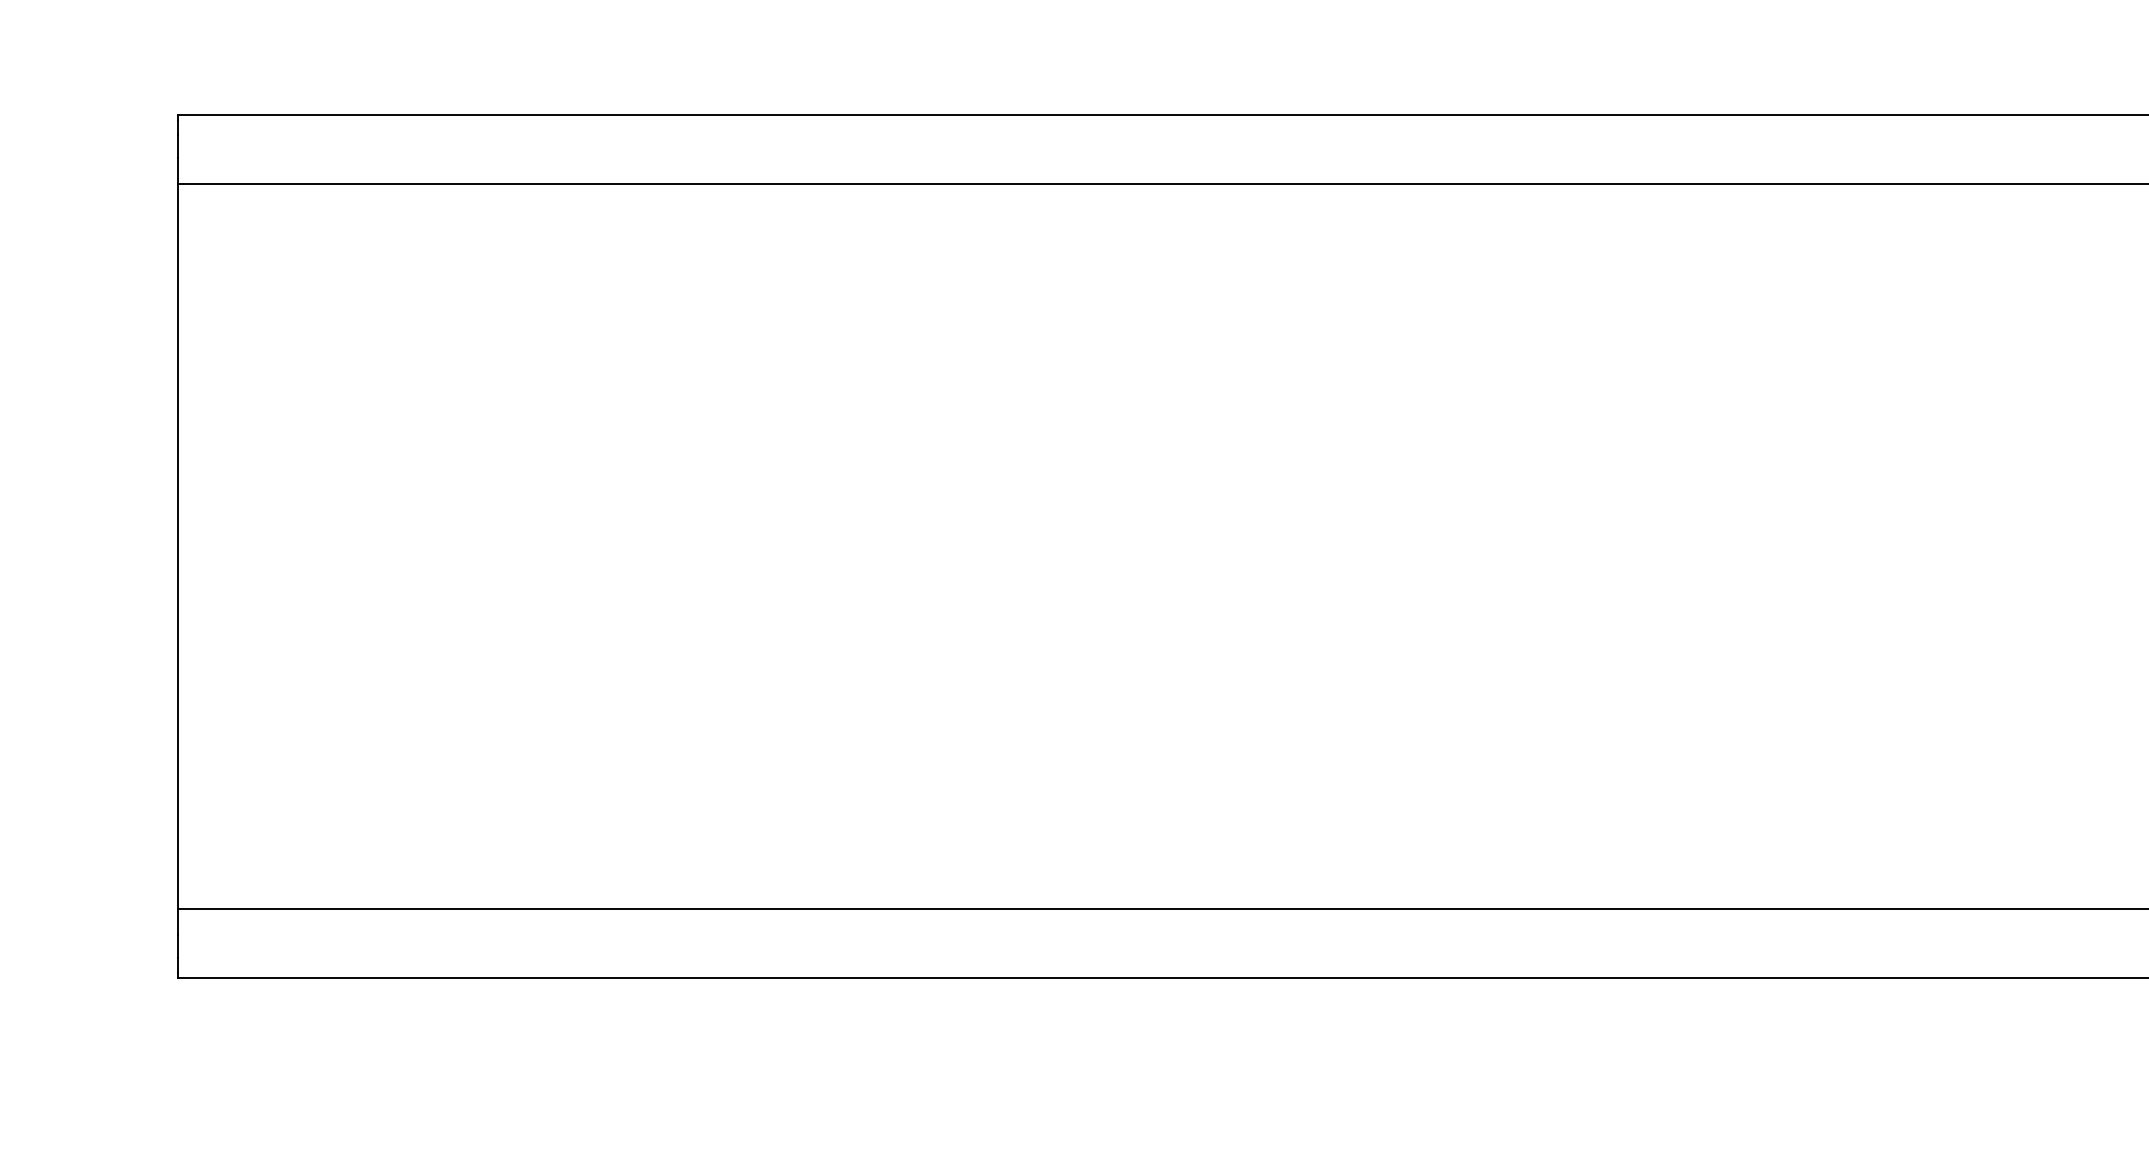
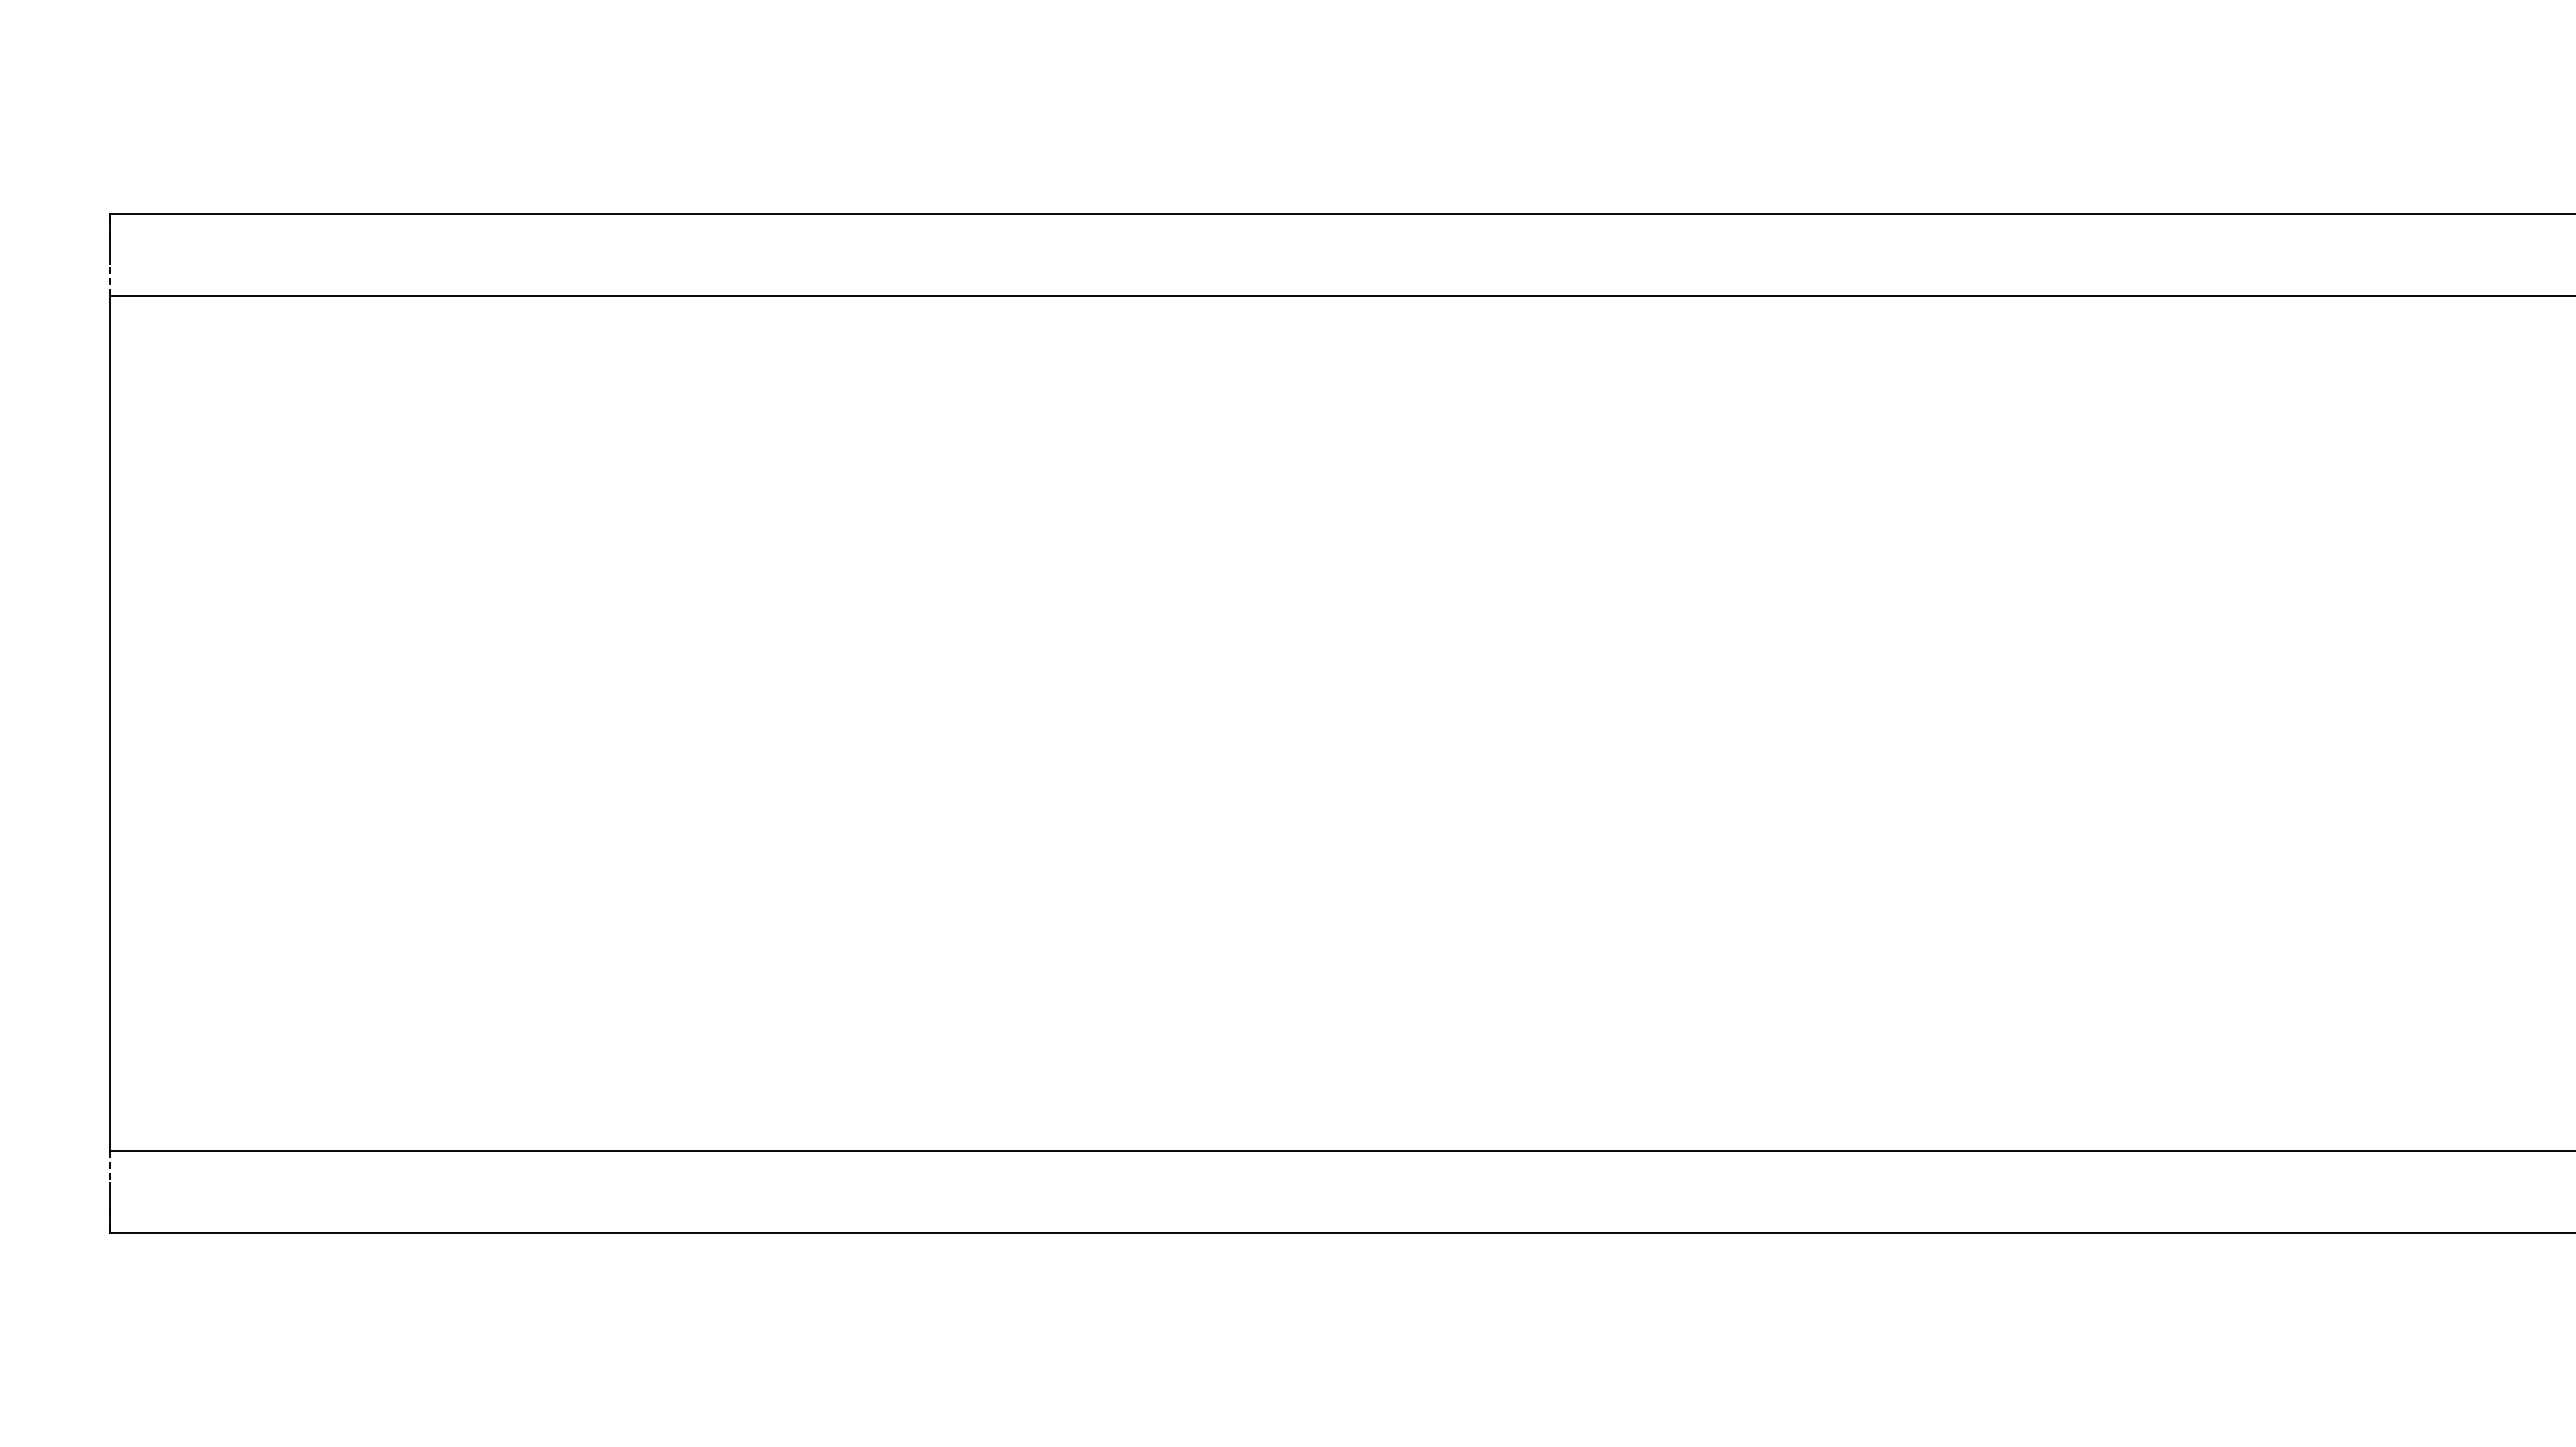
line: (178, 171) -> (110, 280), solid -> dashed
line: (178, 921) -> (110, 1166), solid -> dashed

